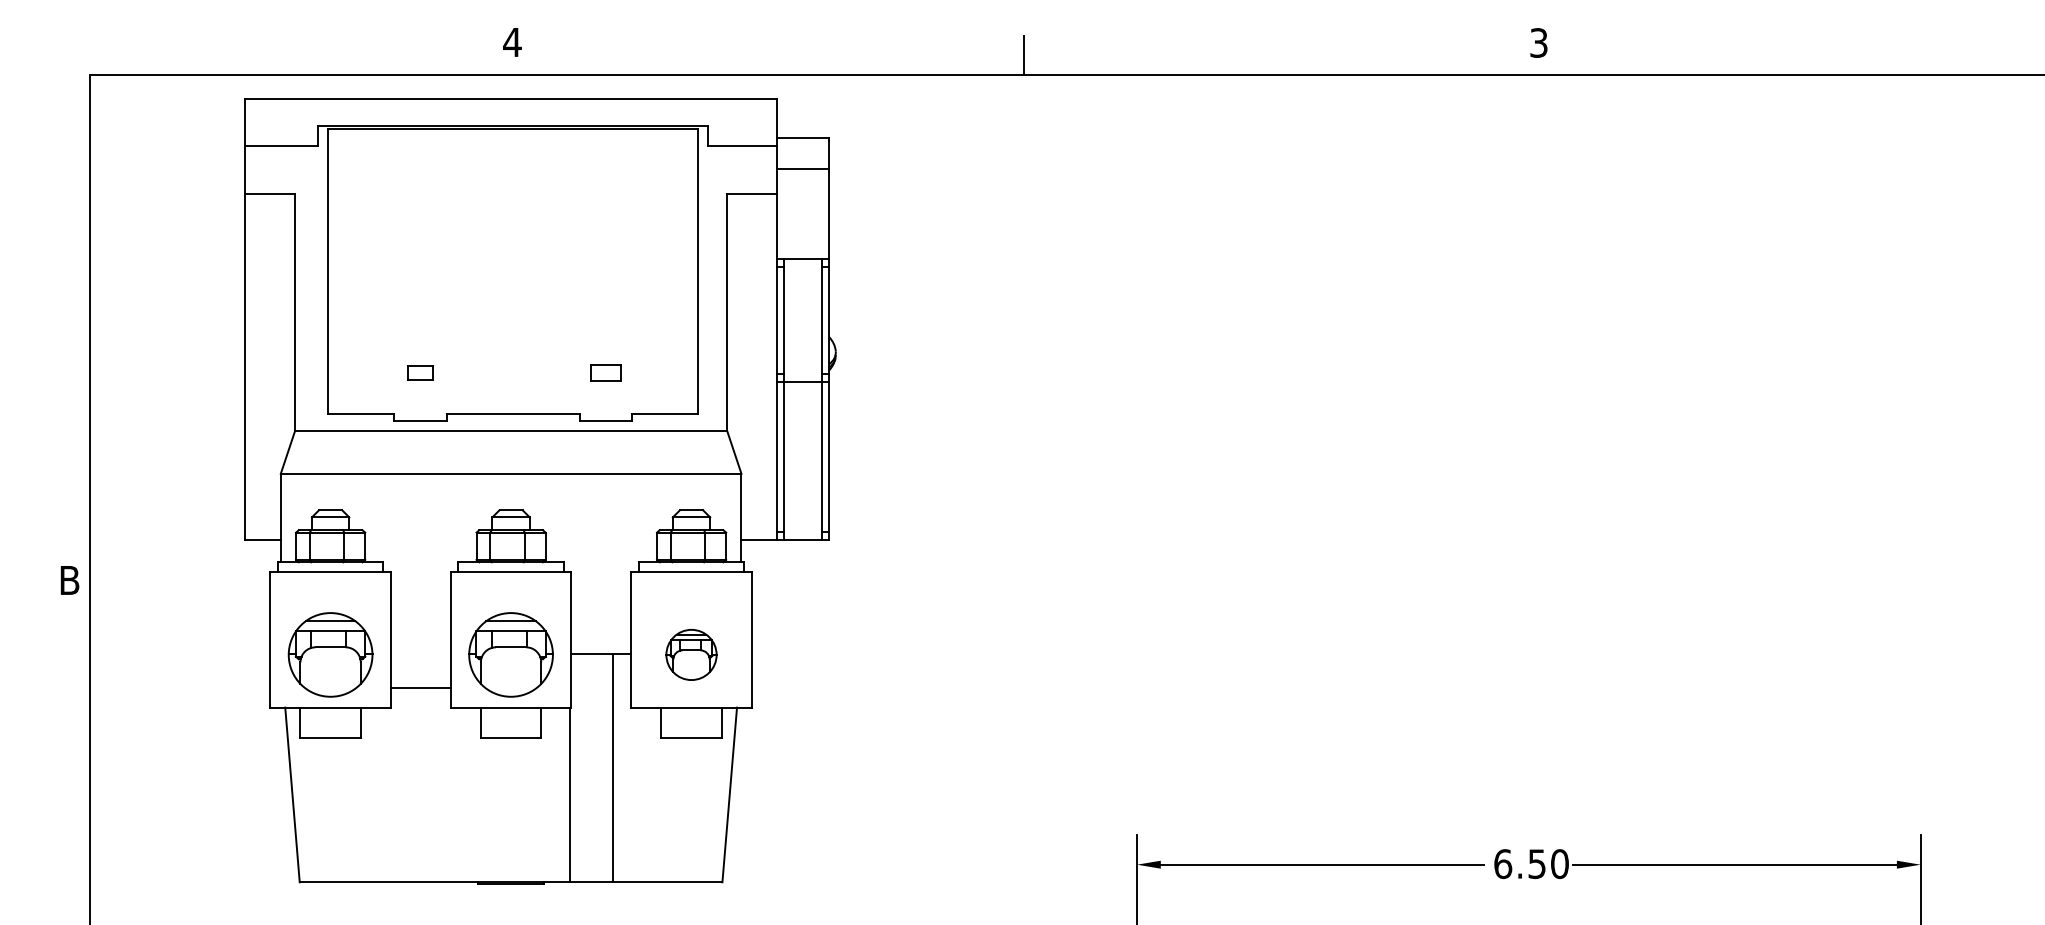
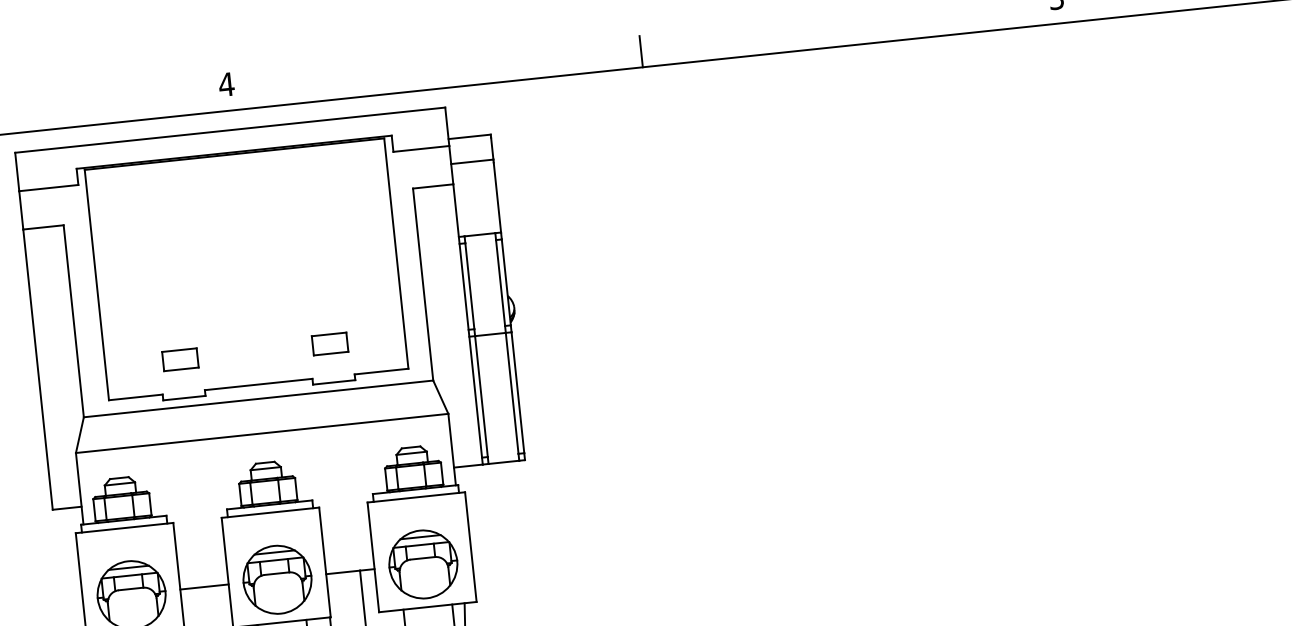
part: (420, 372) -> (180, 359), size x1.67
part: (605, 372) -> (329, 343), size x1.43
part: (691, 654) -> (423, 564), size x1.67
line: (420, 688) -> (204, 587), moved

